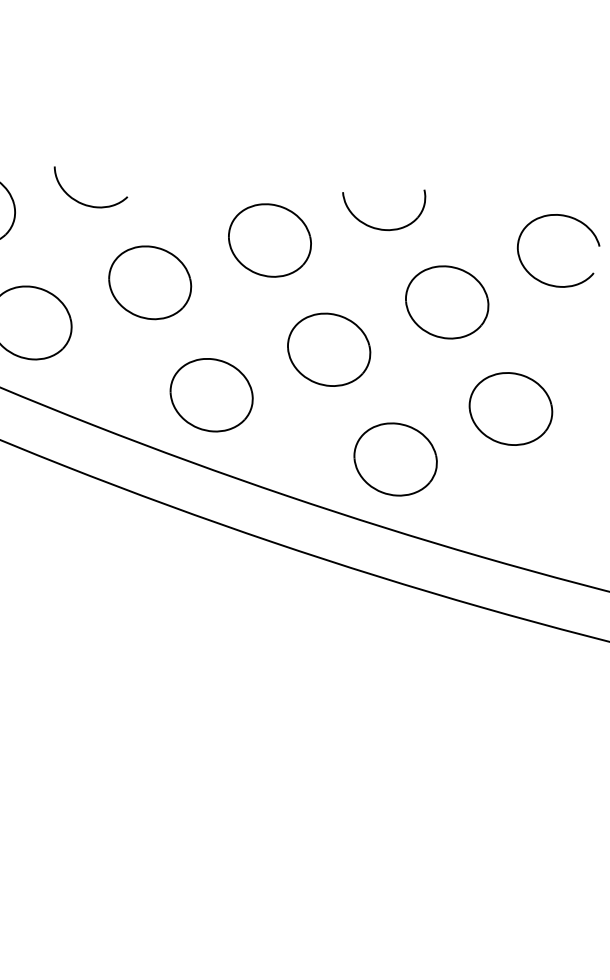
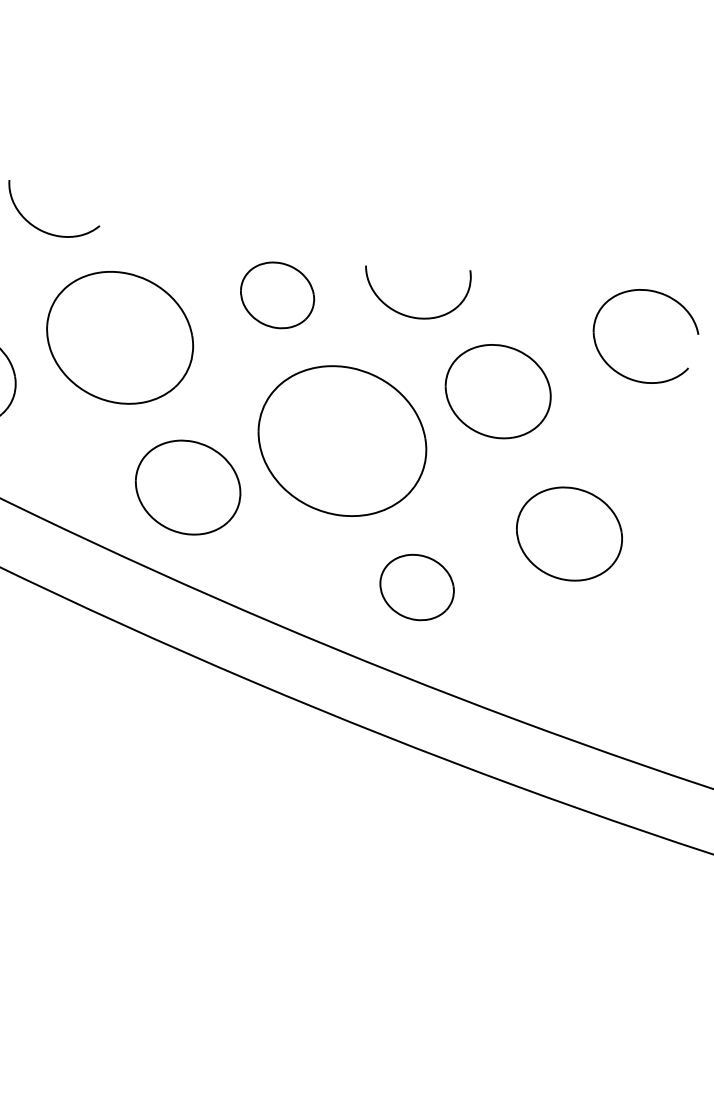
part: (382, 228) -> (412, 315), moved
part: (269, 240) -> (276, 295), size x0.7
part: (150, 282) -> (120, 337), size x1.4
part: (329, 349) -> (343, 440), size x1.6
part: (395, 459) -> (417, 587), size x0.7

